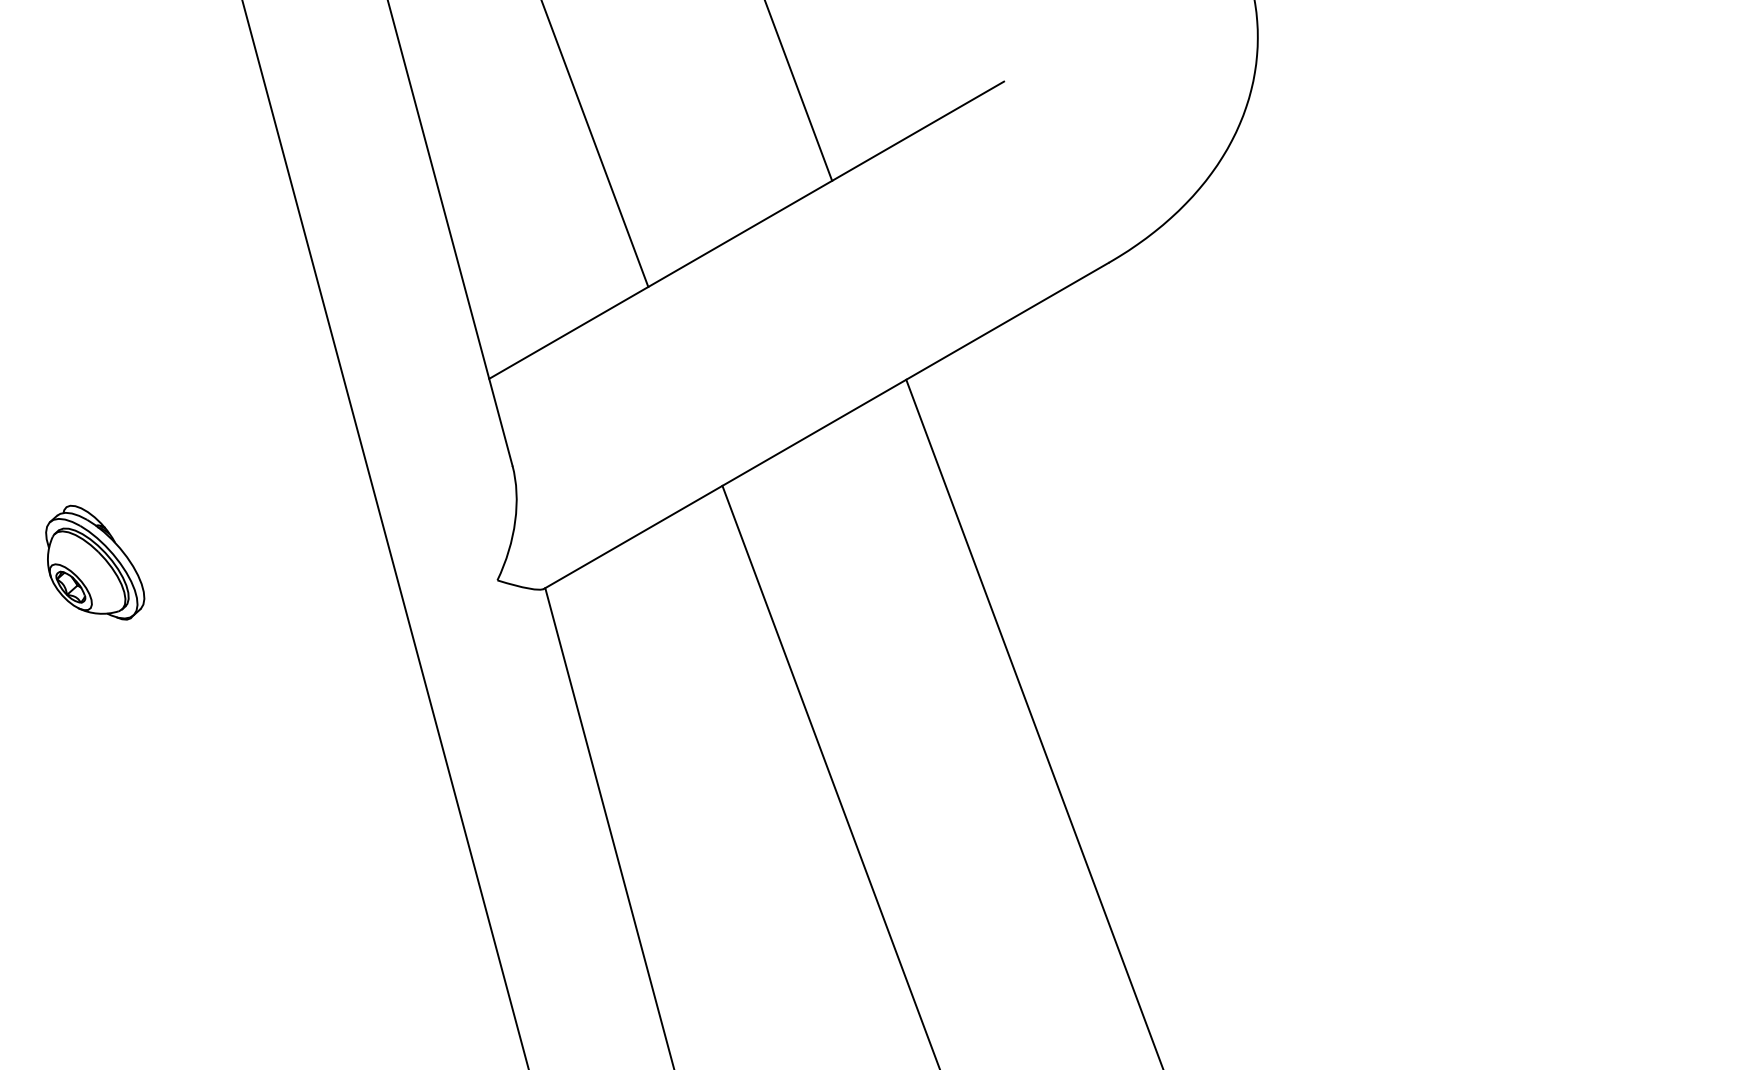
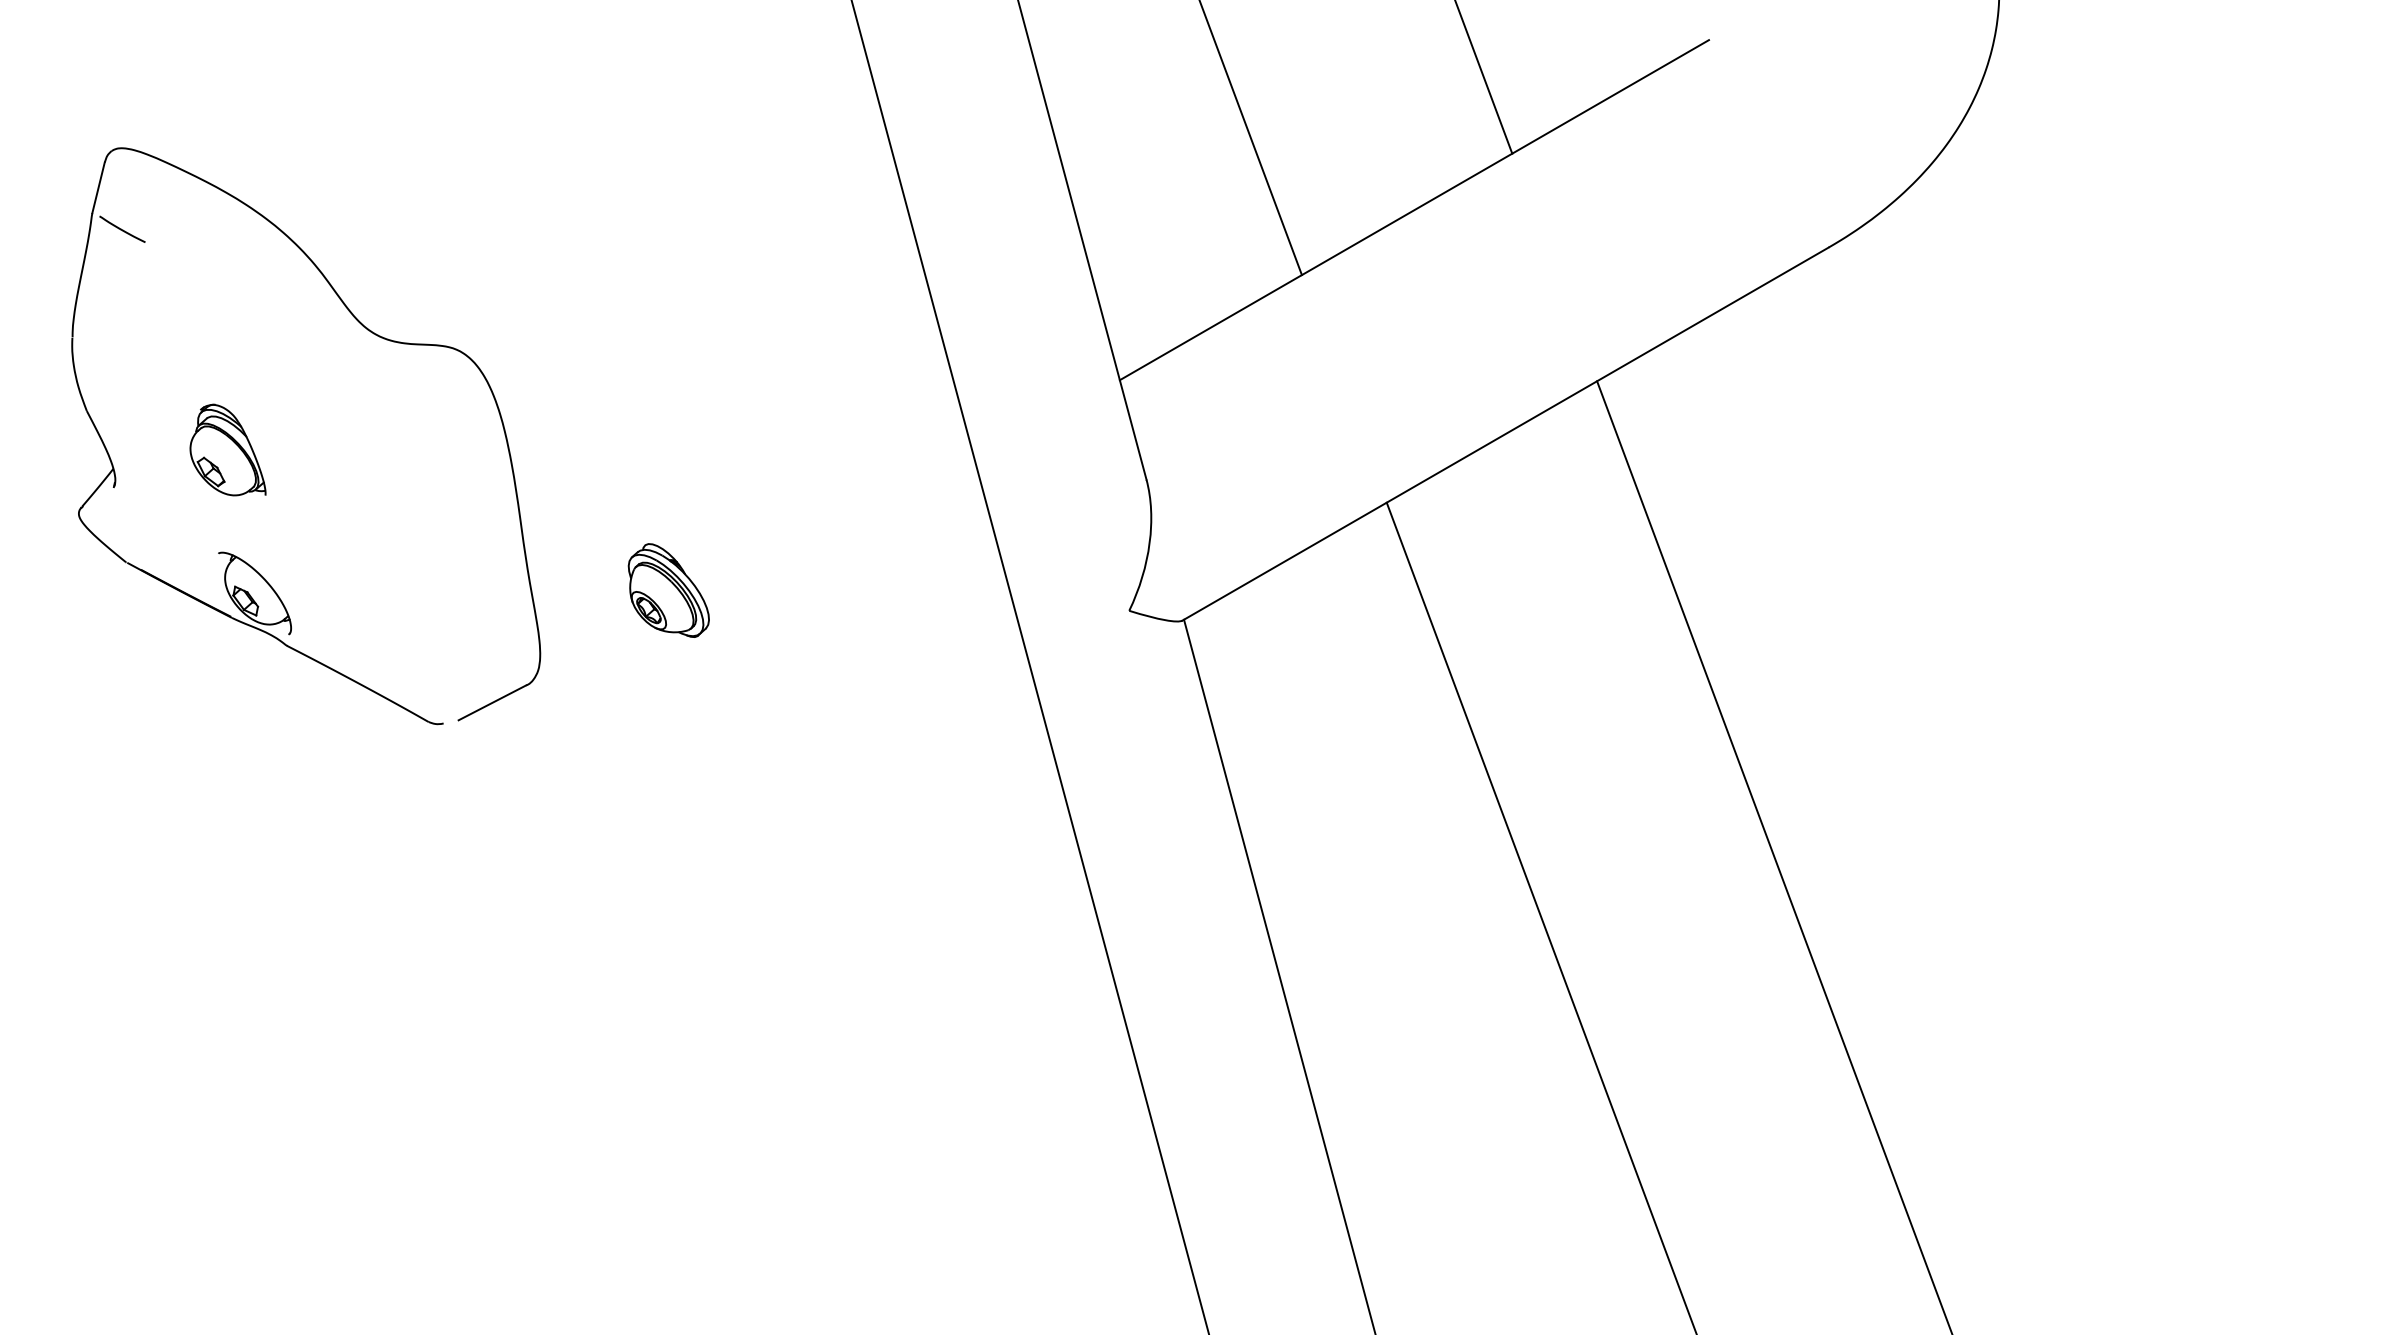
part: (94, 562) -> (668, 590), size x0.71

